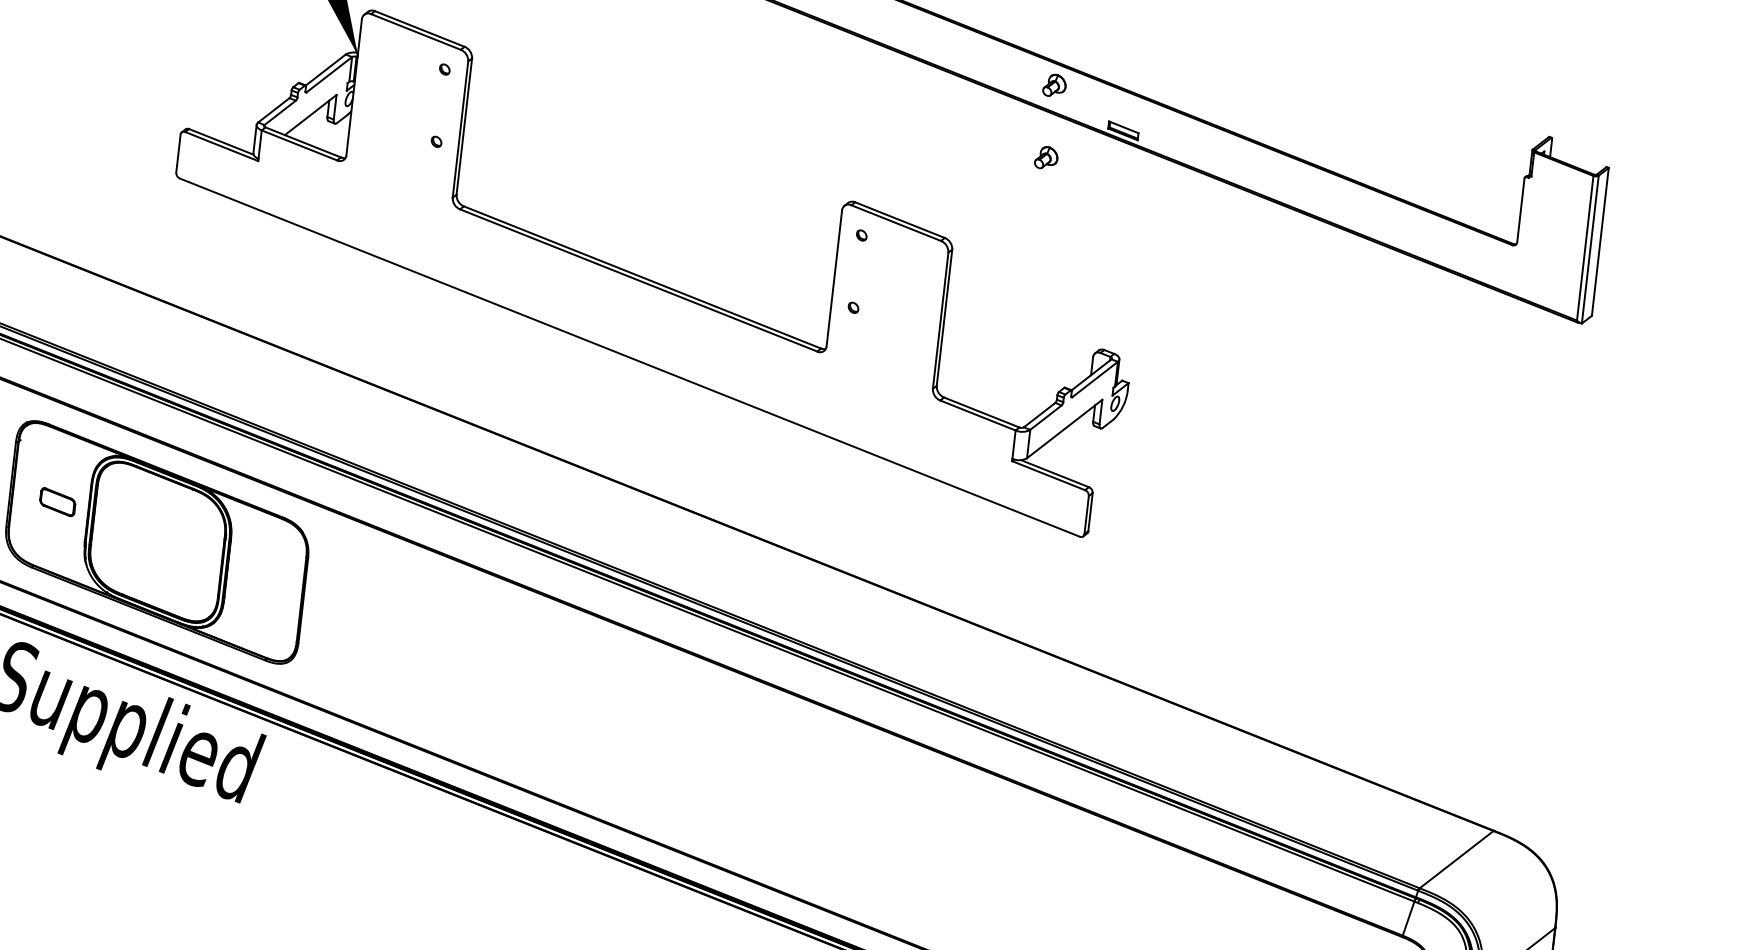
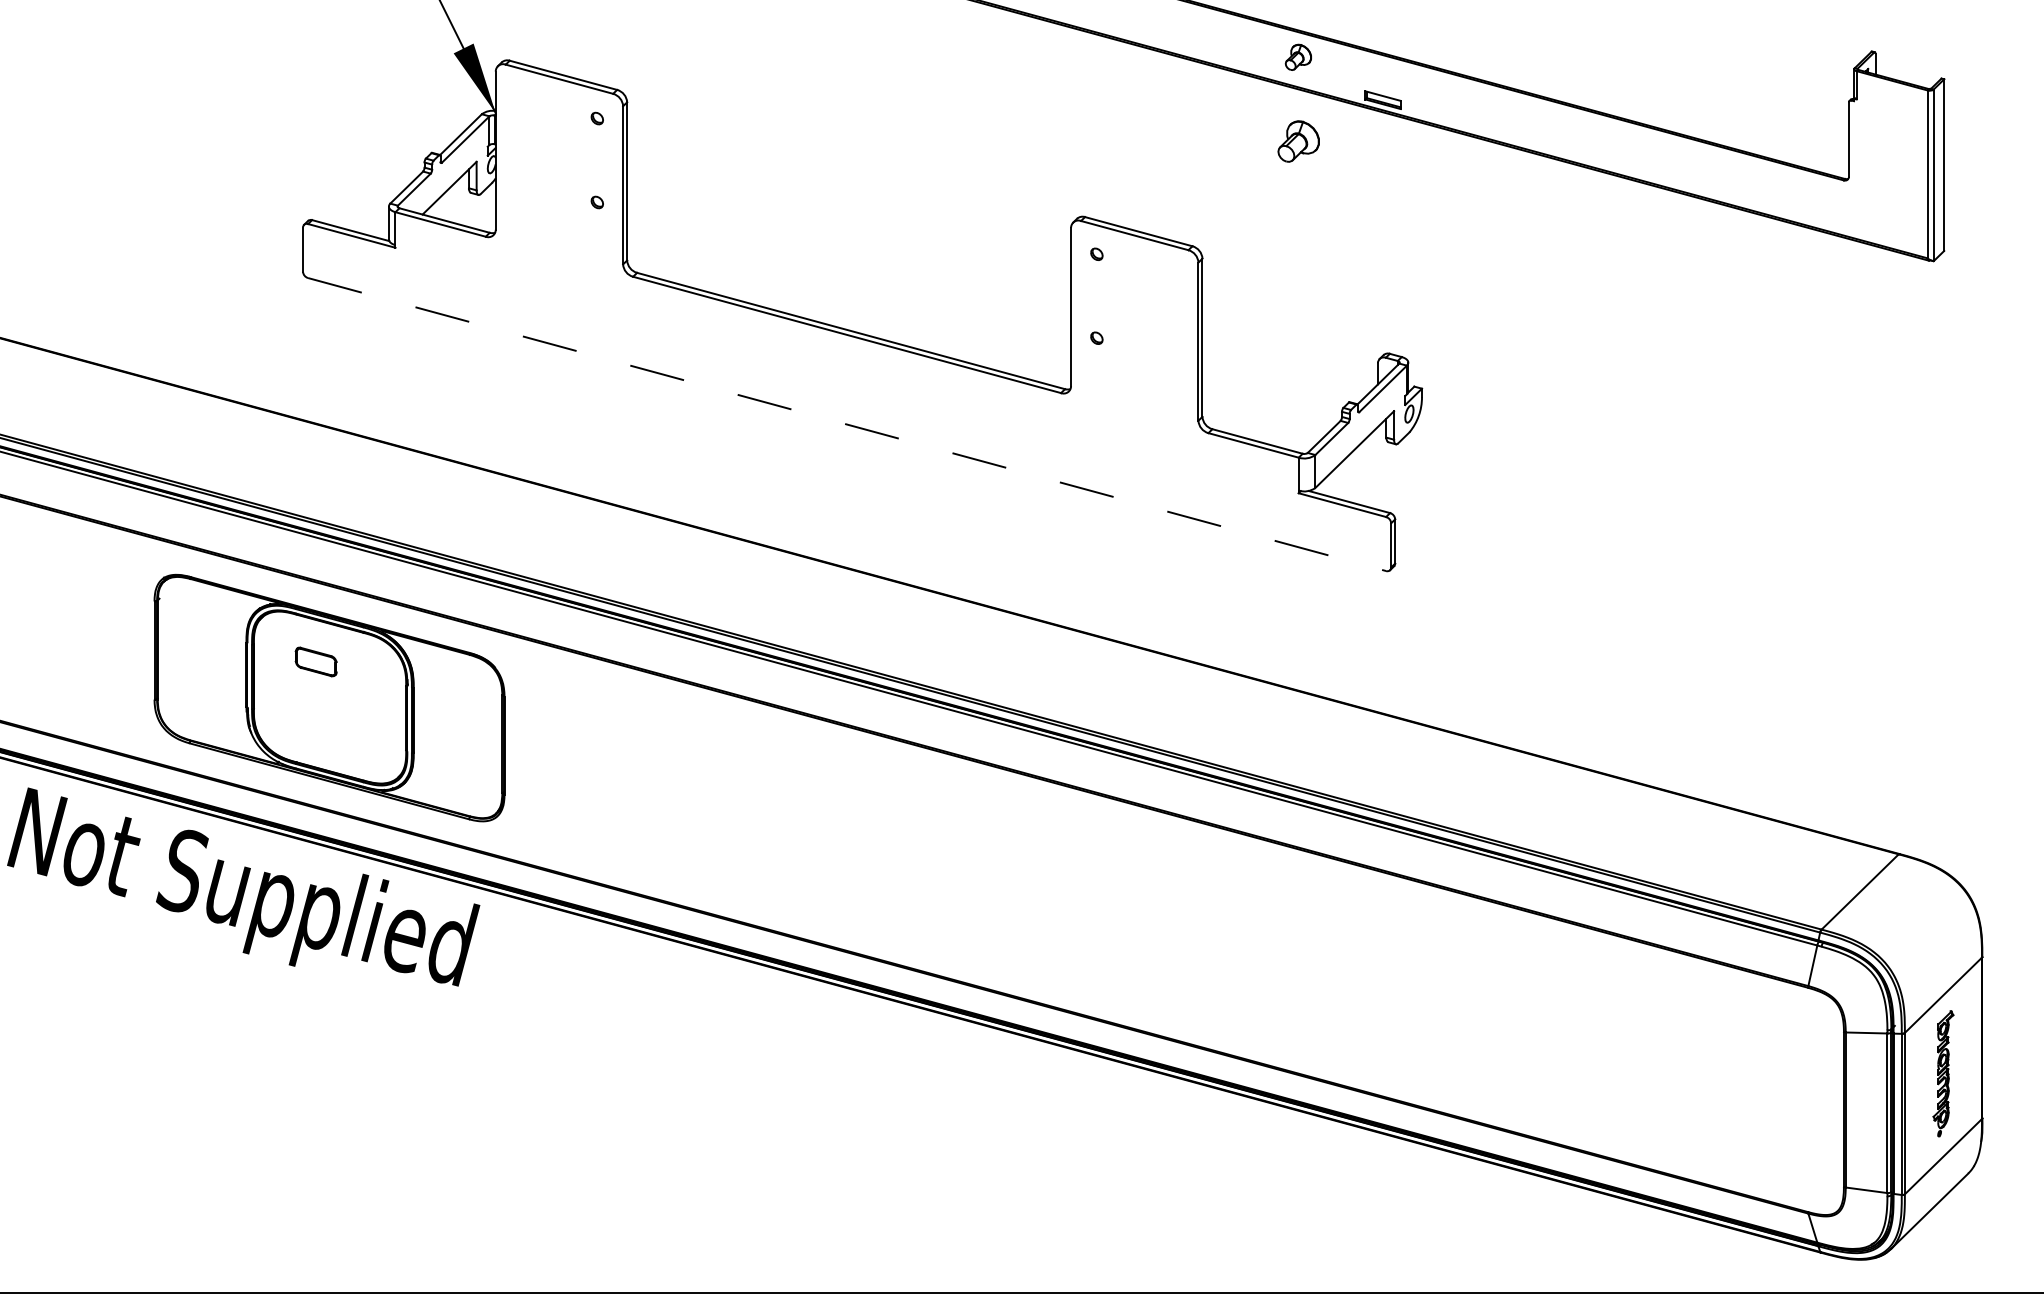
part: (1045, 157) -> (1297, 140), size x1.6
line: (630, 357) -> (847, 424), solid -> dashed
part: (57, 501) -> (315, 661), moved

